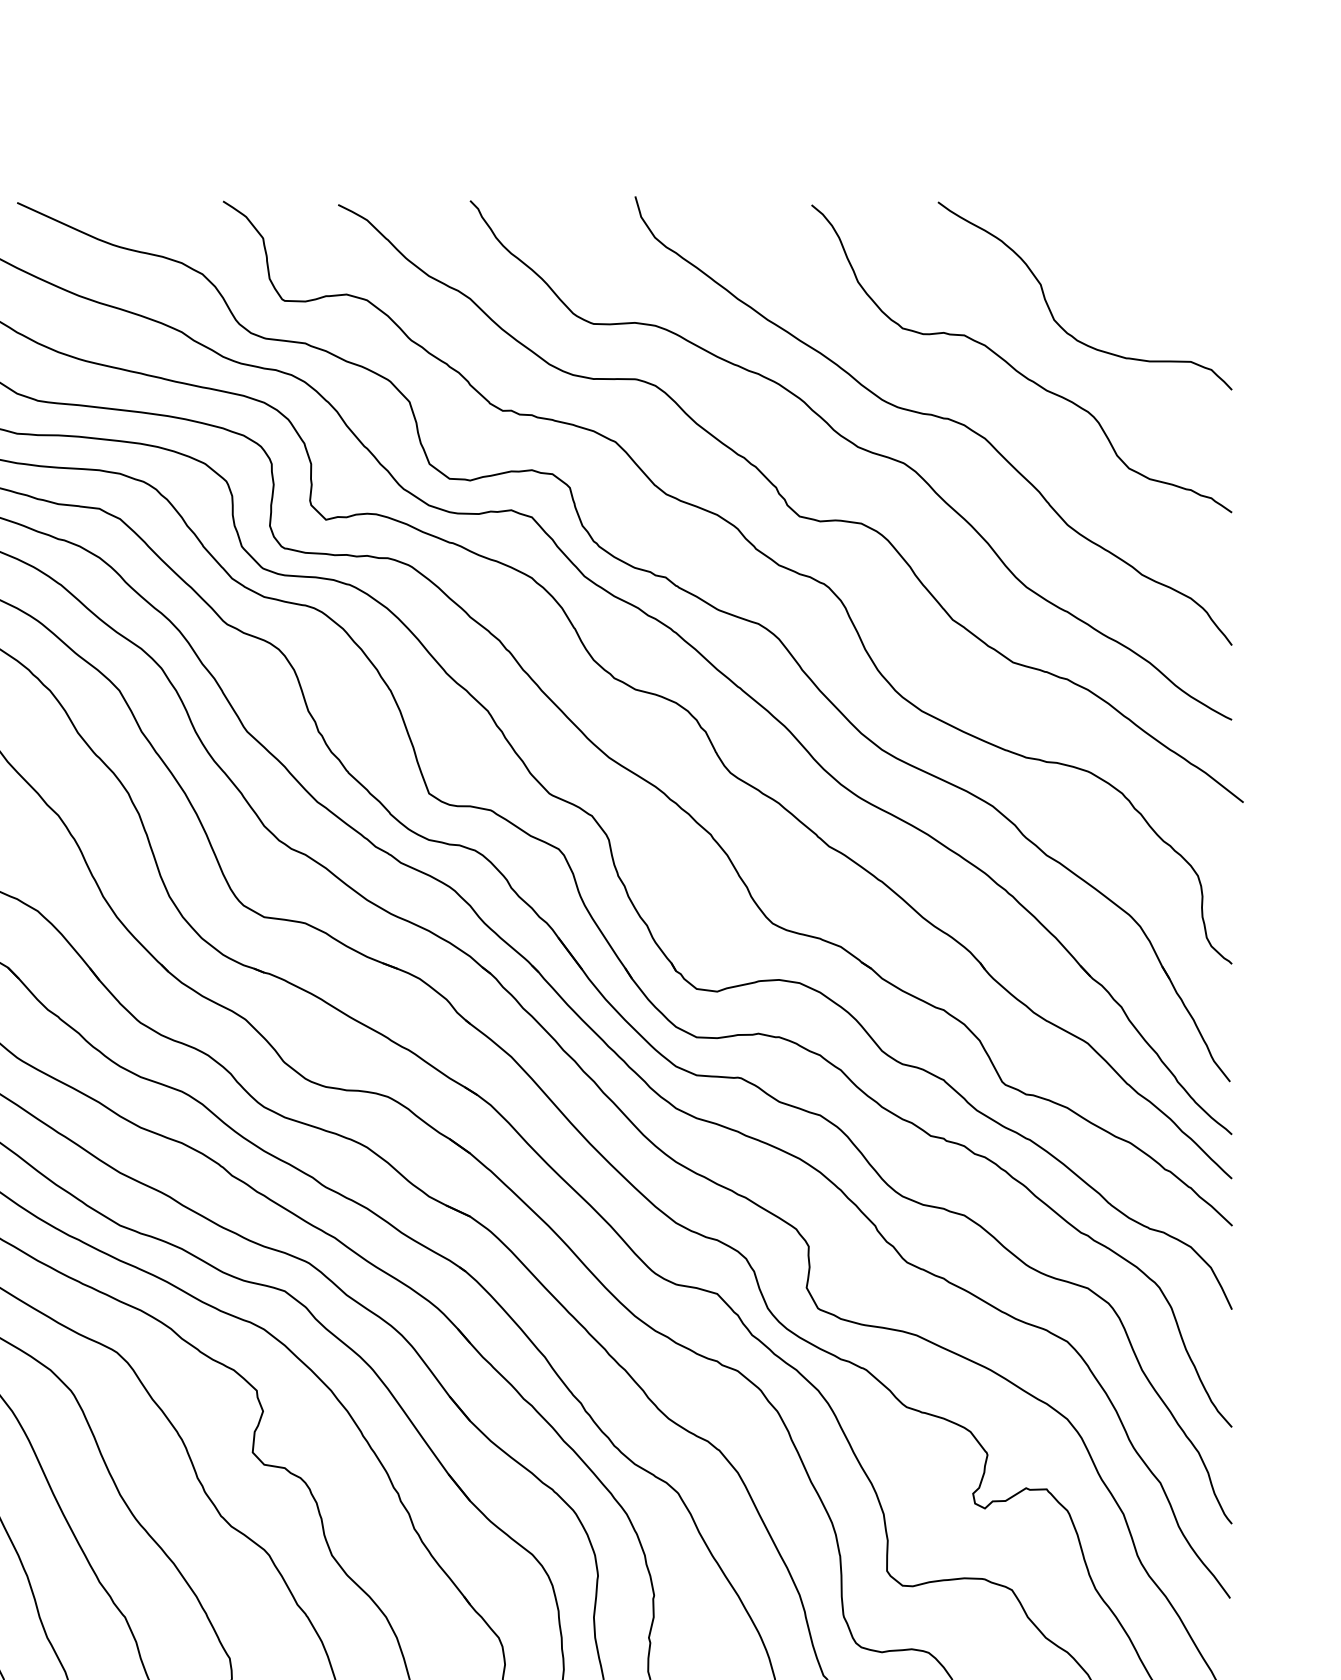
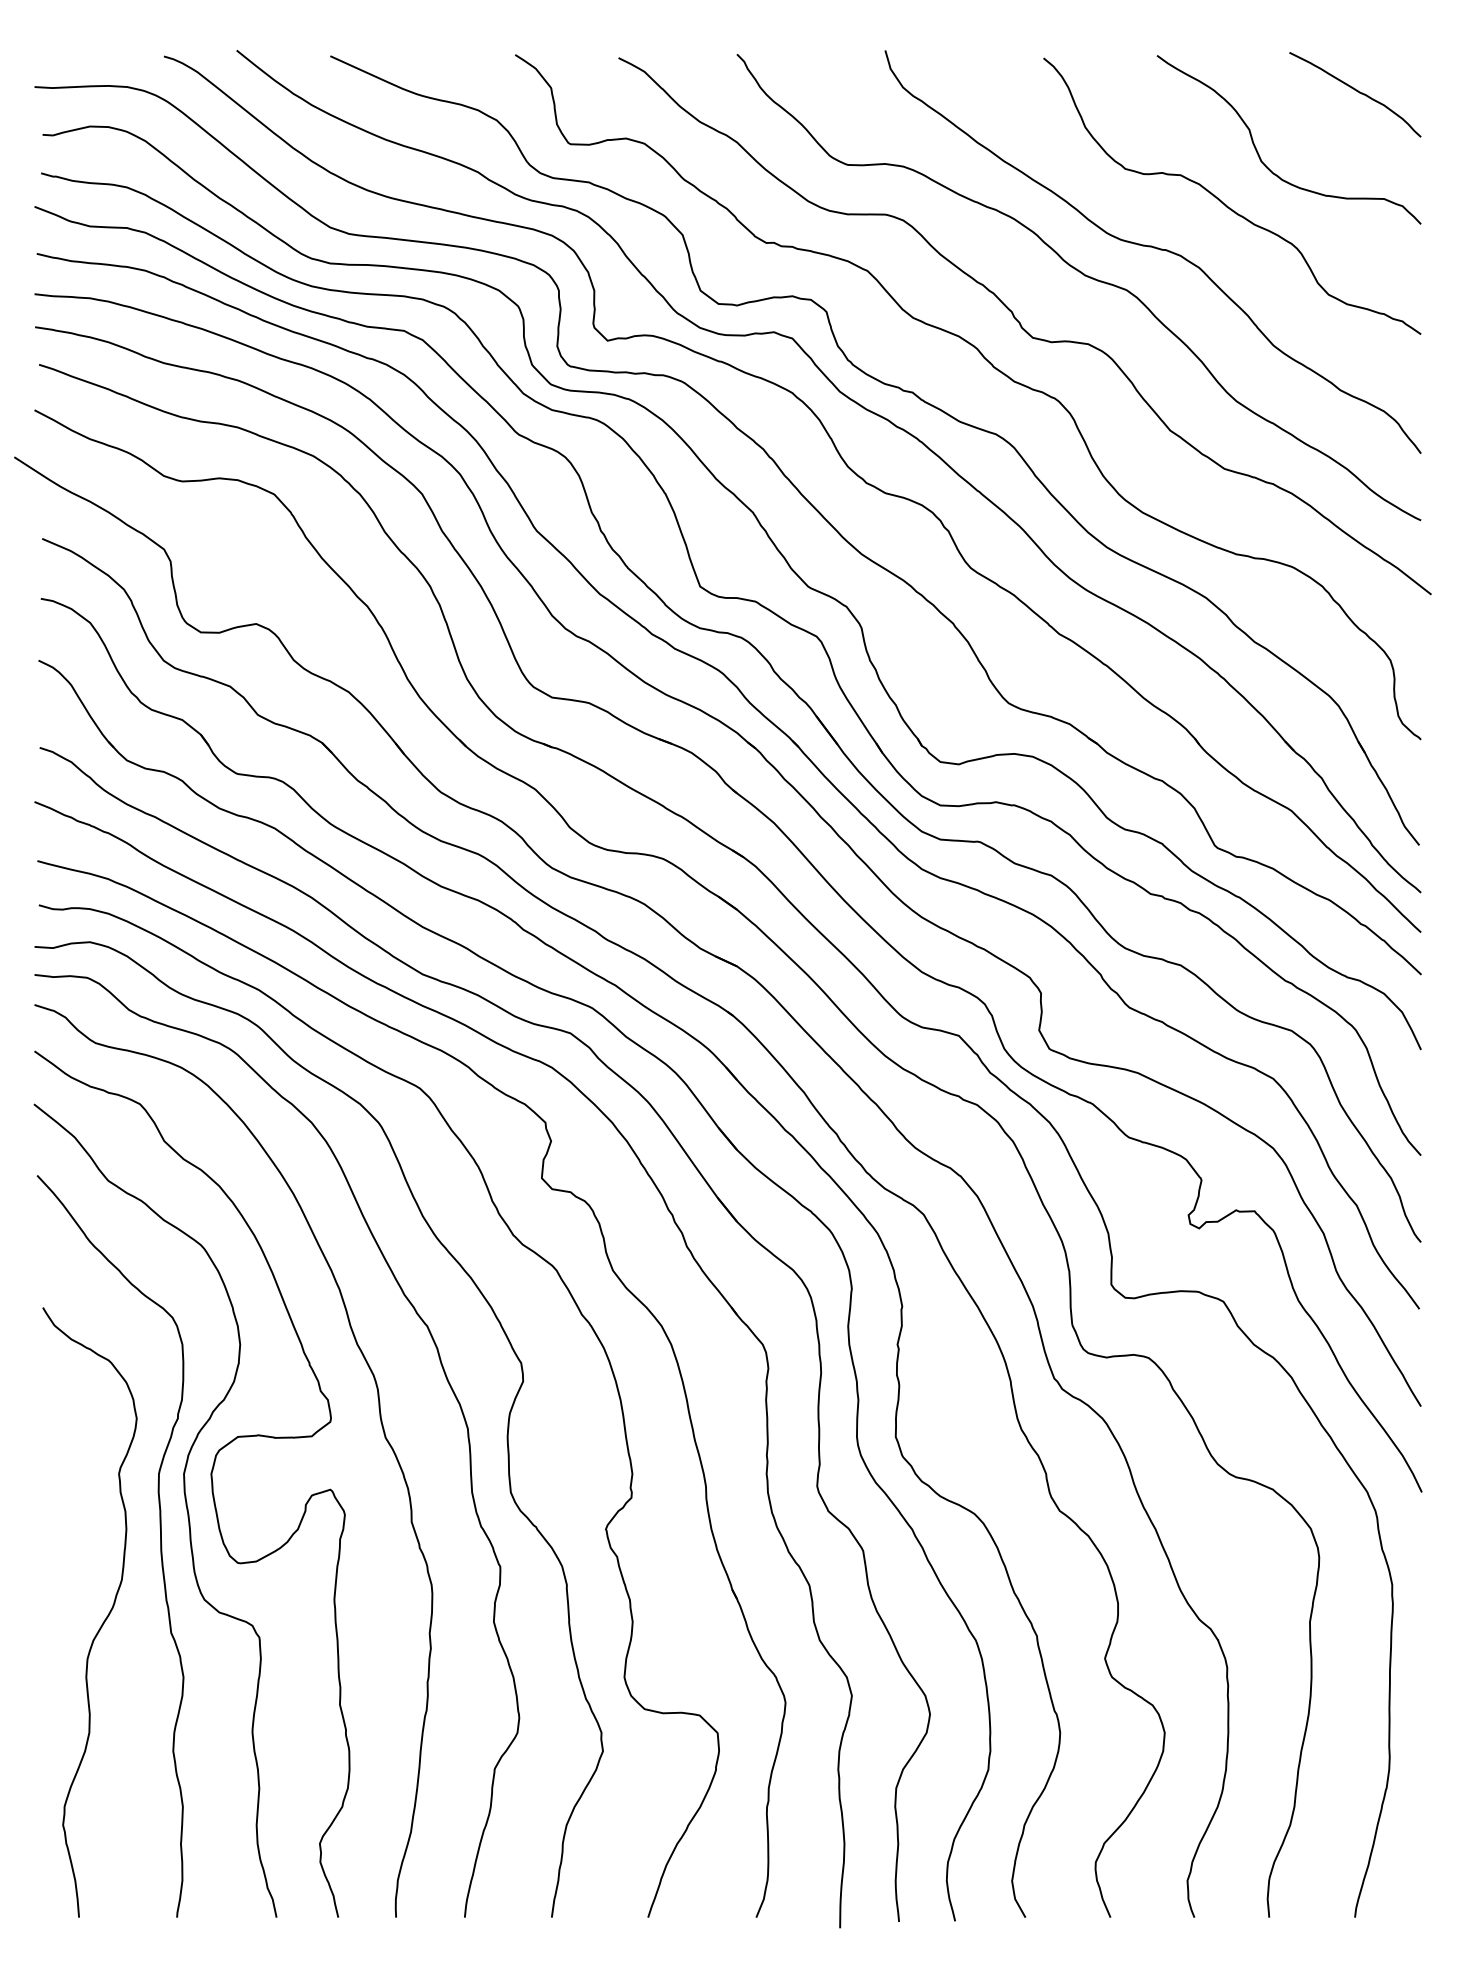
curve: (1161, 243) -> (1357, 92), added

